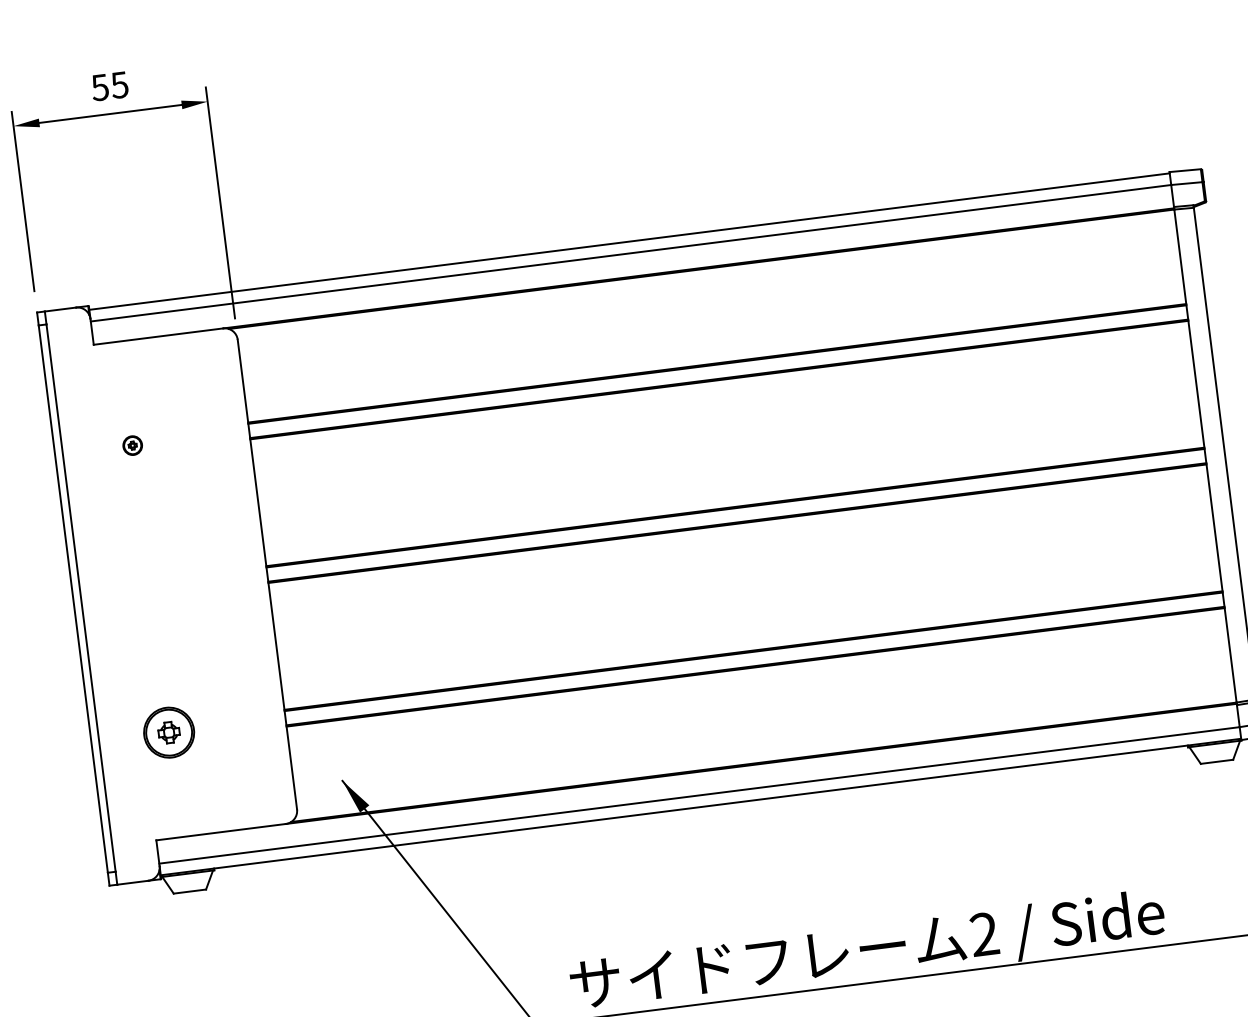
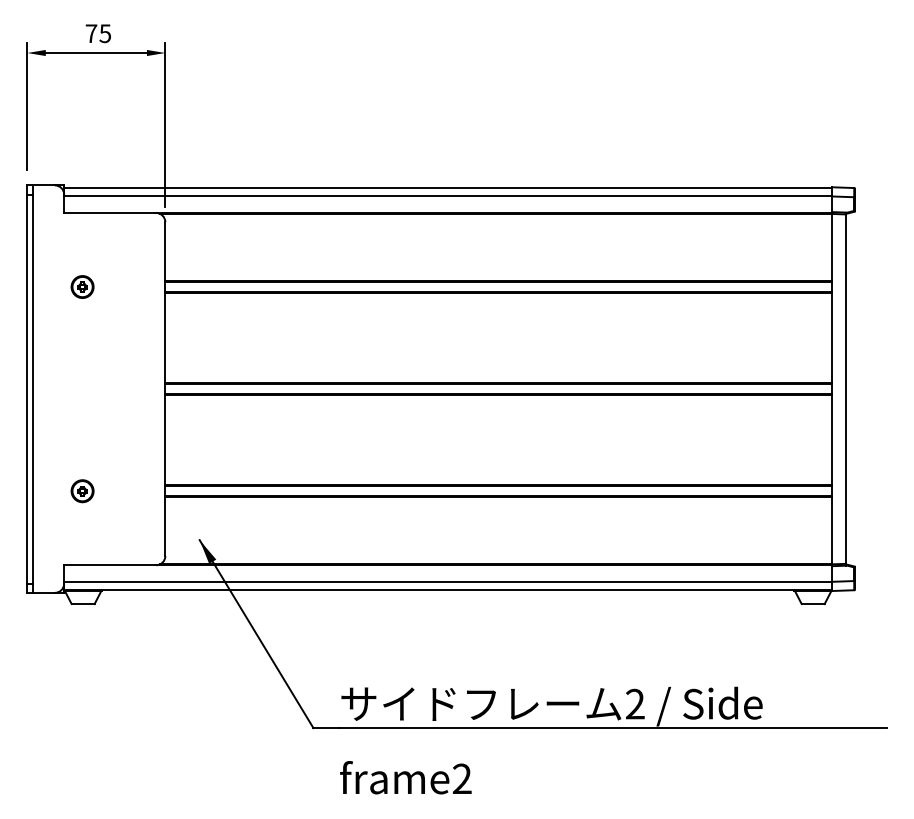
text: (100, 87) -> (91, 33), 55 -> 75
part: (132, 444) -> (82, 286), size x1.67
part: (169, 733) -> (82, 491), size x0.62

